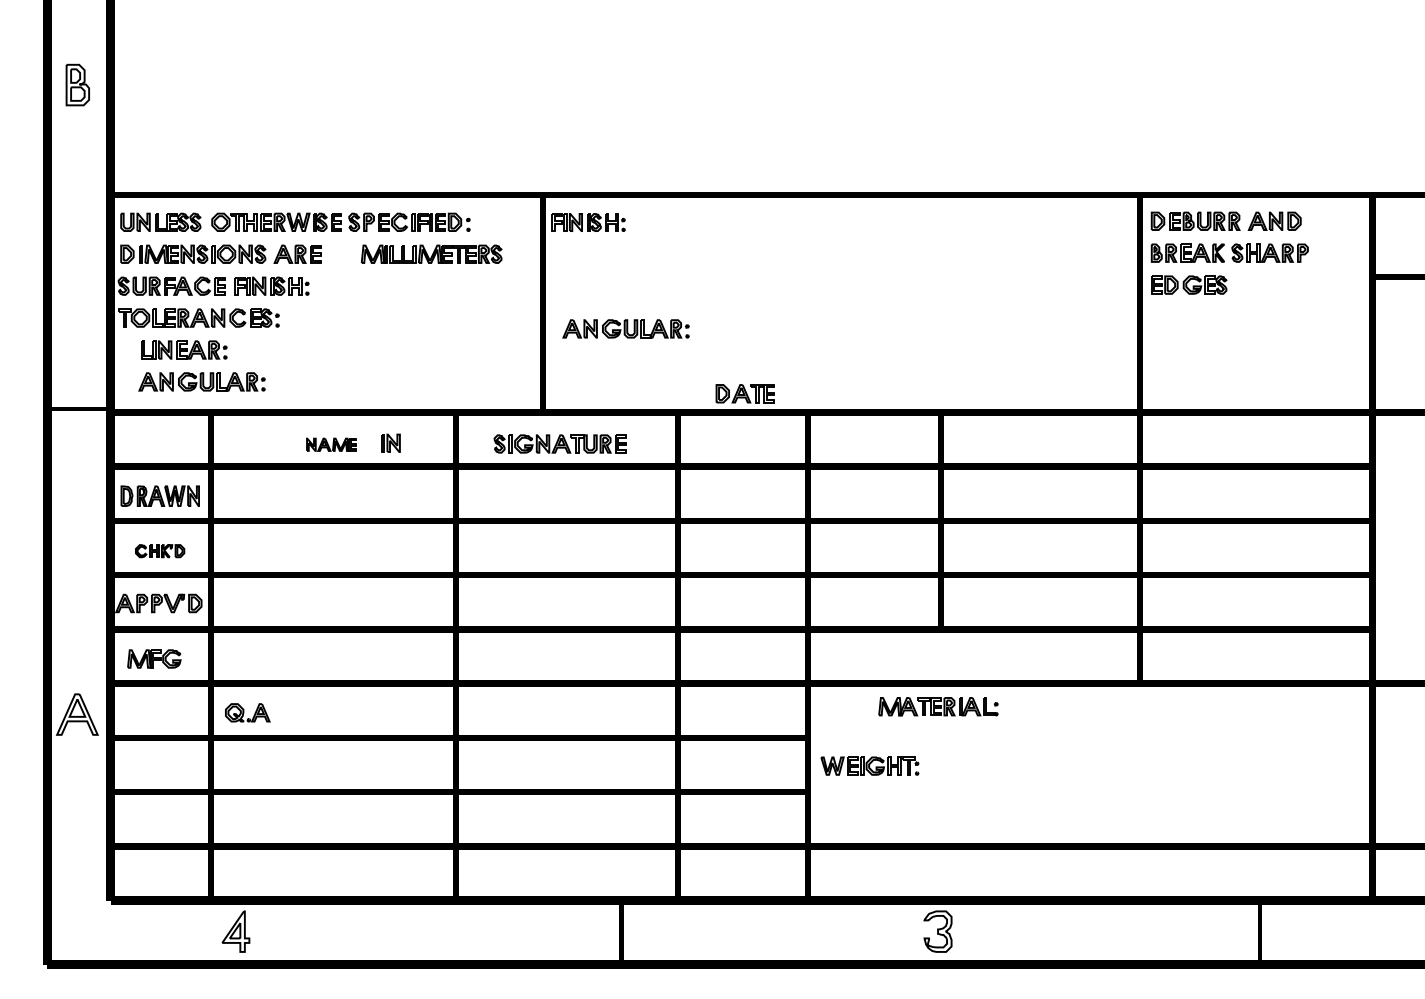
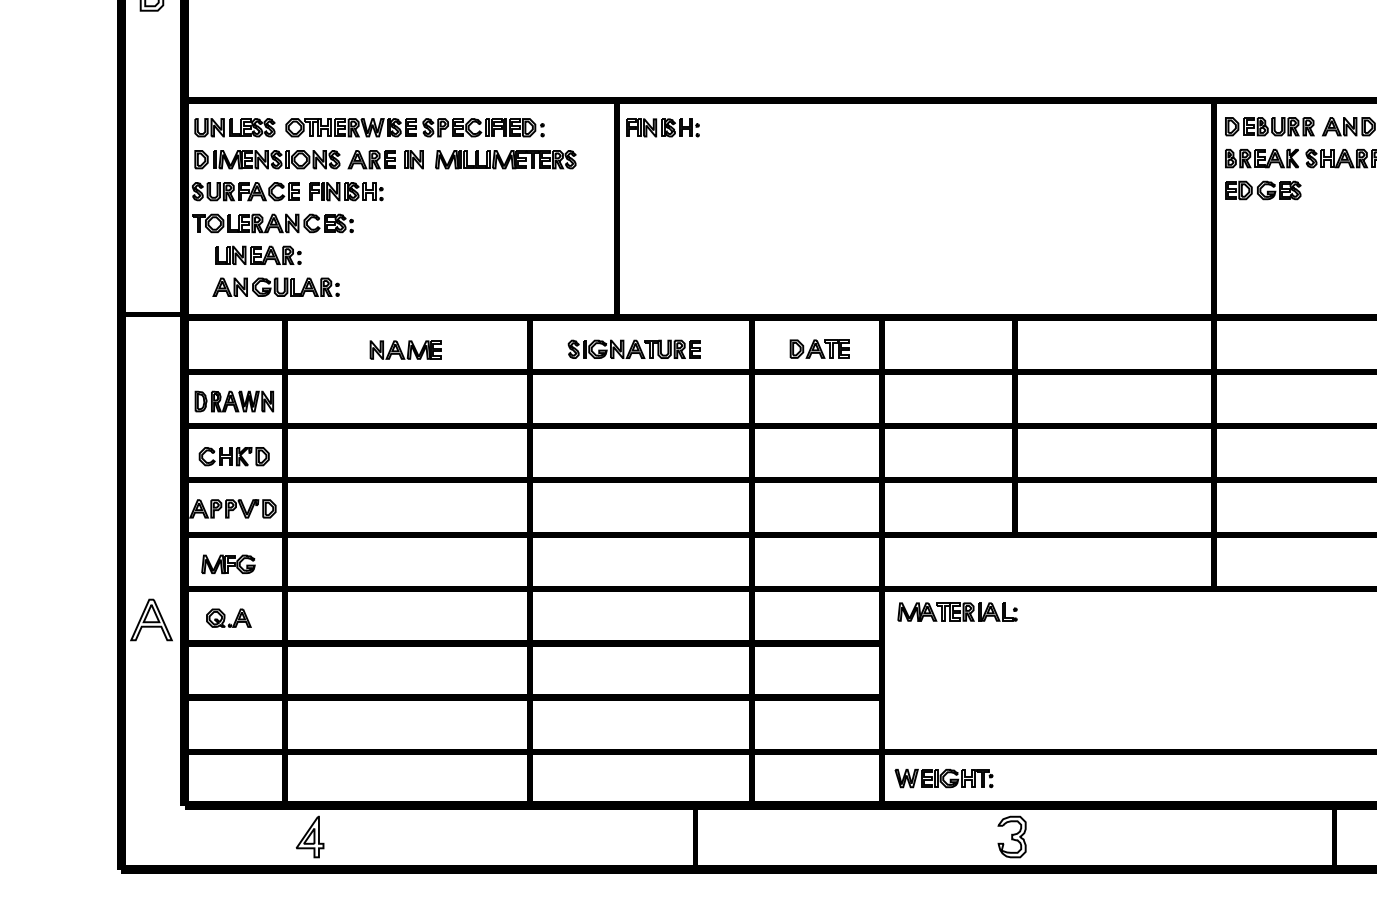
part: (625, 328) -> (699, 233), removed
part: (744, 393) -> (818, 348), moved
part: (390, 442) -> (413, 158), moved
part: (331, 444) -> (405, 349), size x1.43
part: (159, 550) -> (233, 455), size x1.43
part: (938, 706) -> (957, 611), moved
part: (247, 712) -> (228, 617), moved
part: (869, 765) -> (943, 777), moved

